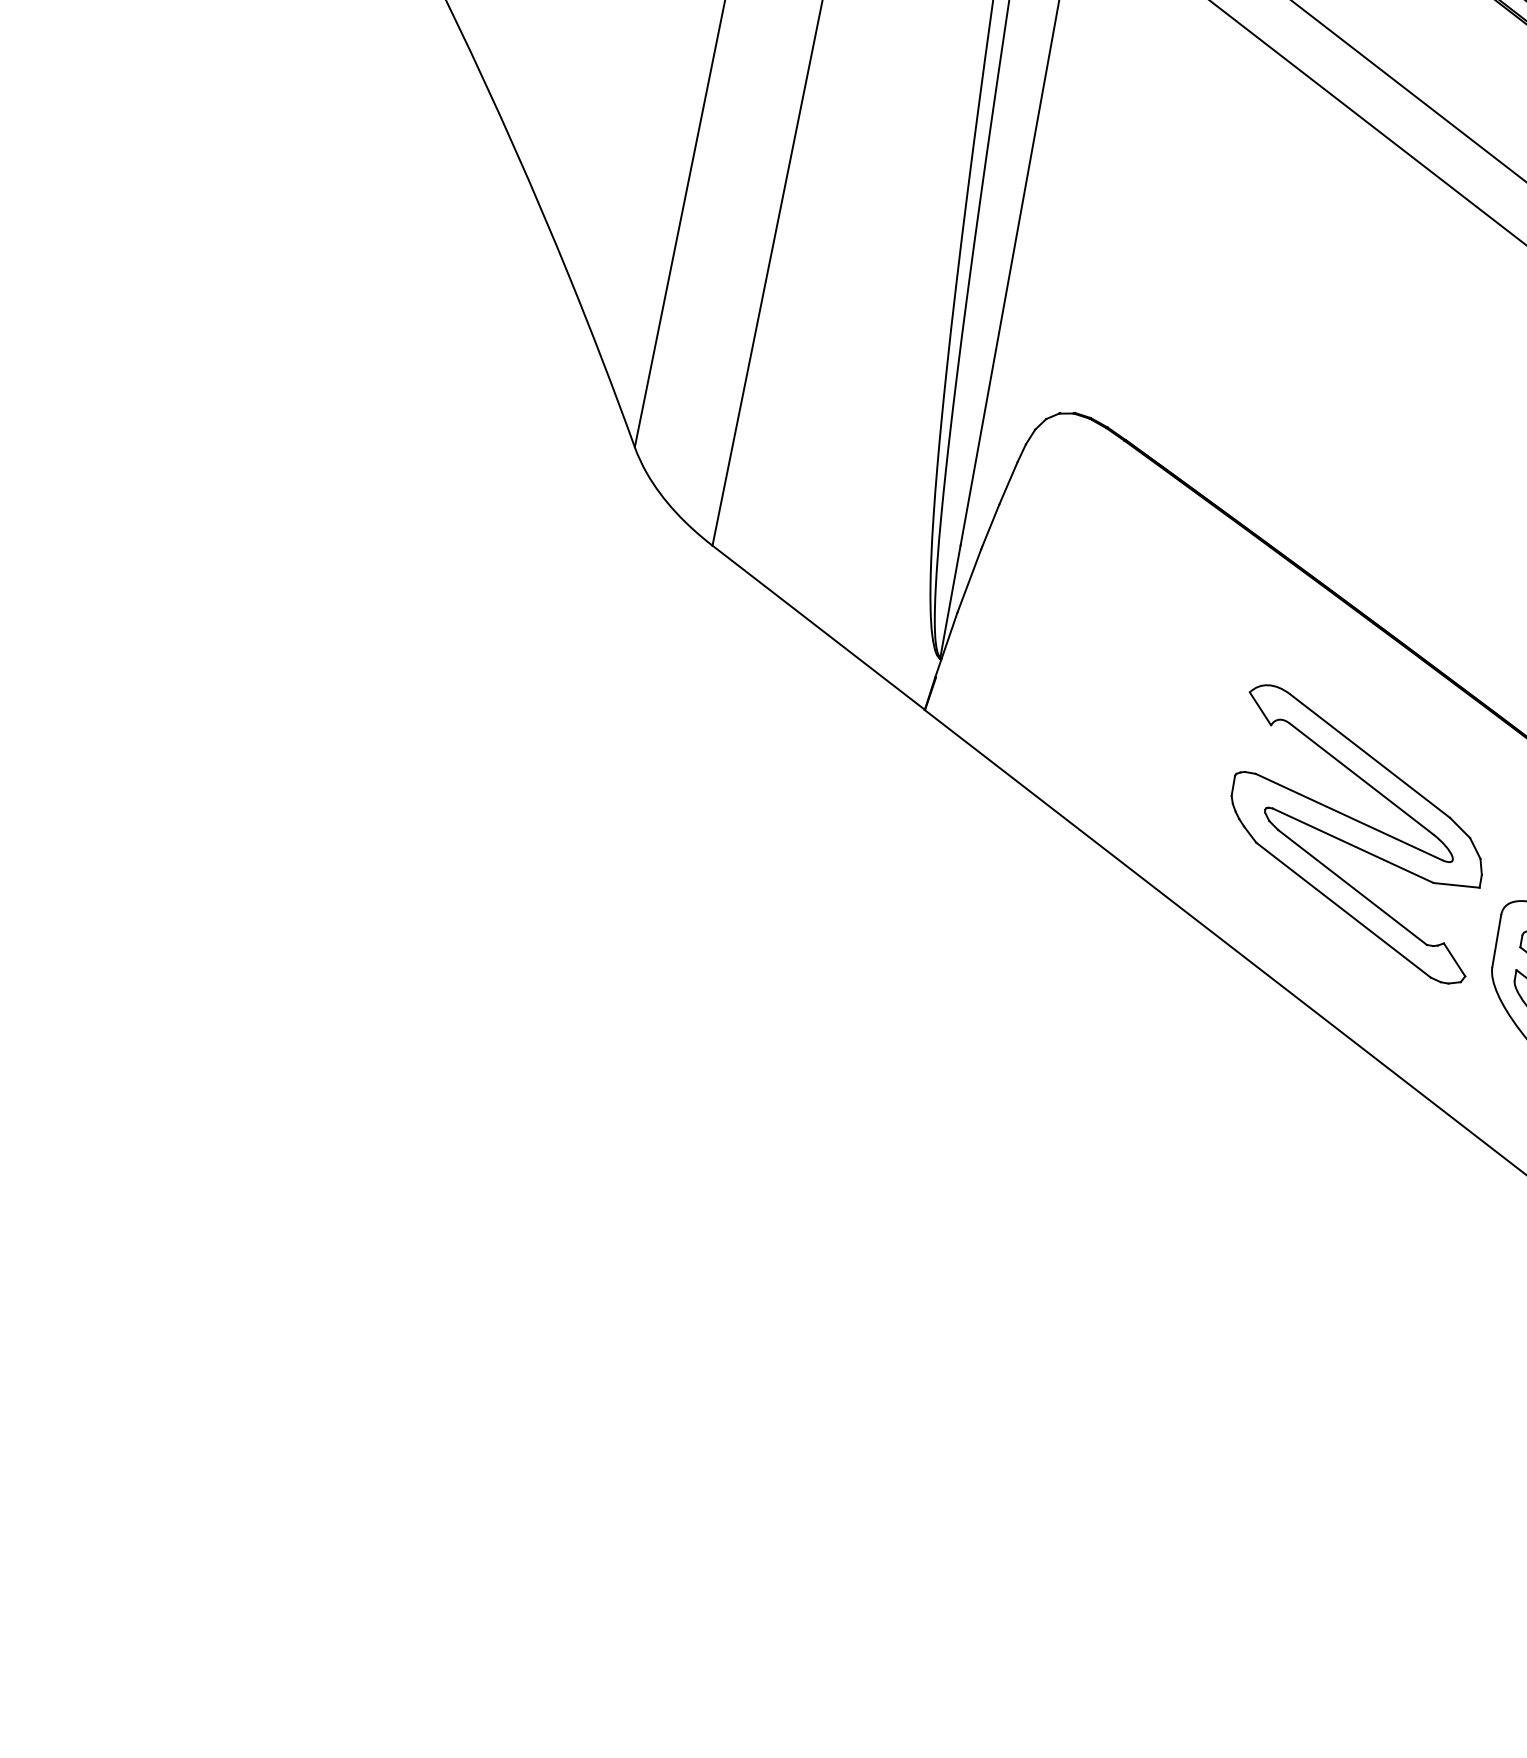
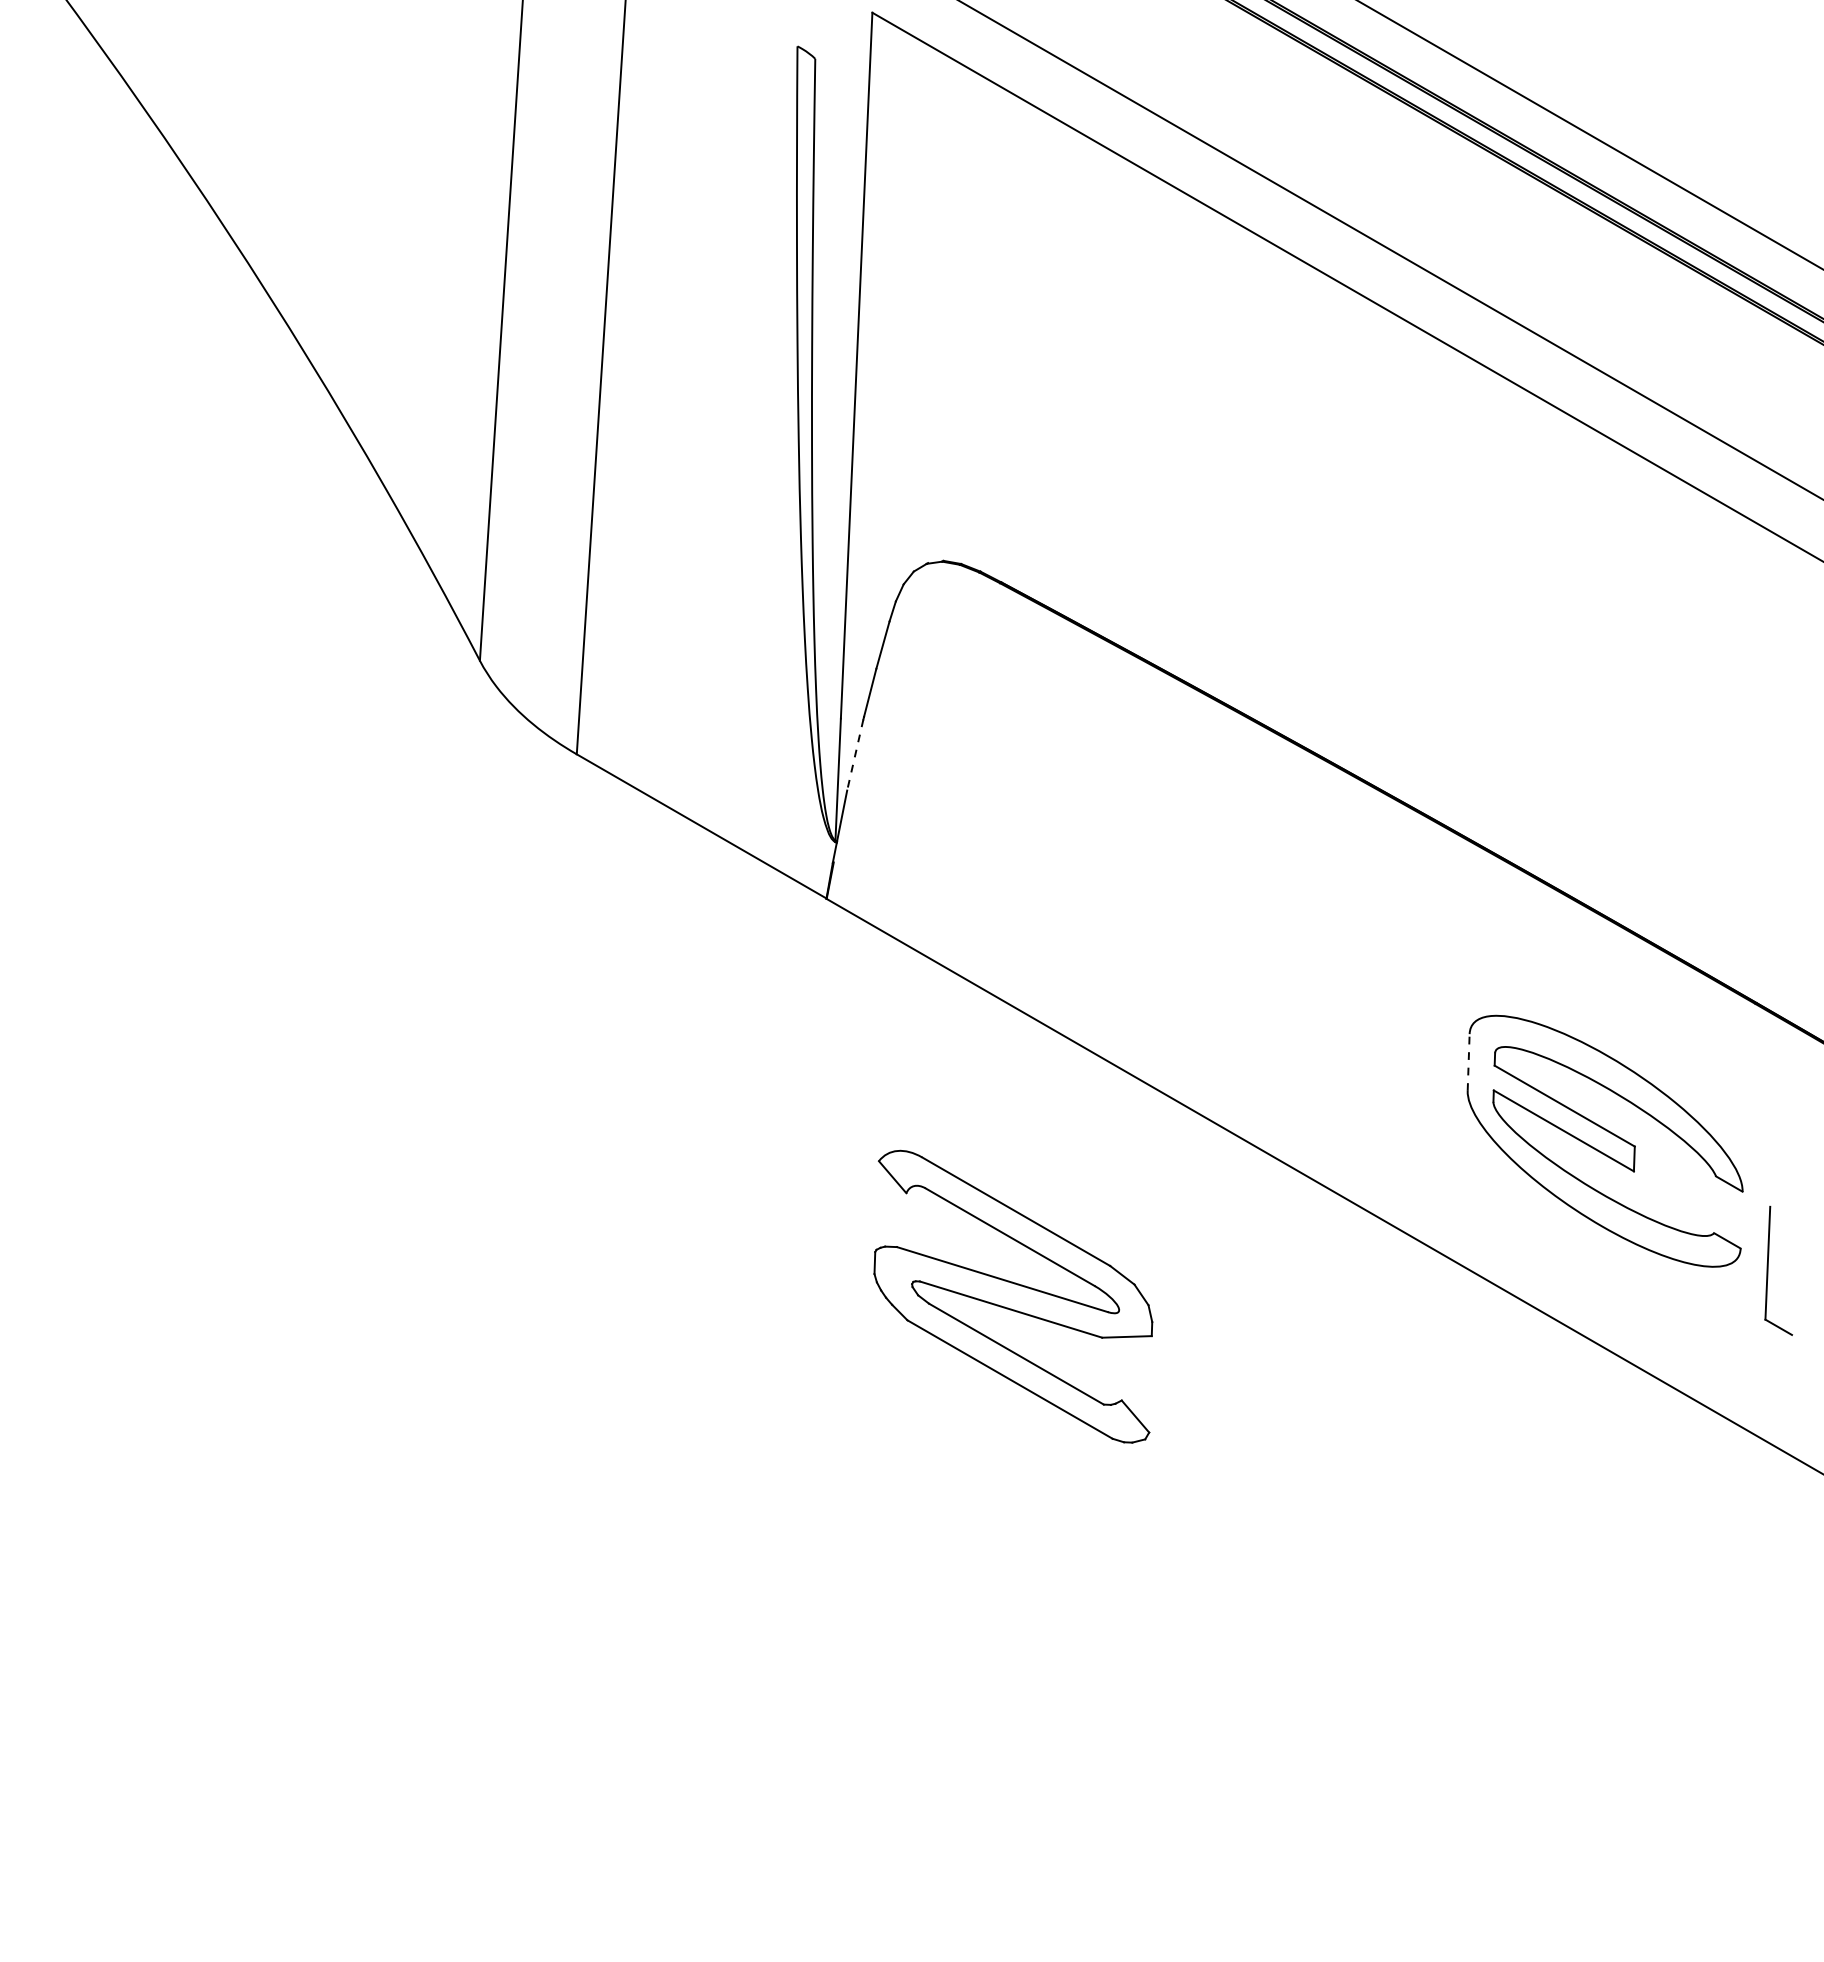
line: (969, 581) -> (855, 755), solid -> dashed
part: (1357, 833) -> (1013, 1296), moved
line: (1496, 941) -> (1468, 1062), solid -> dashed

